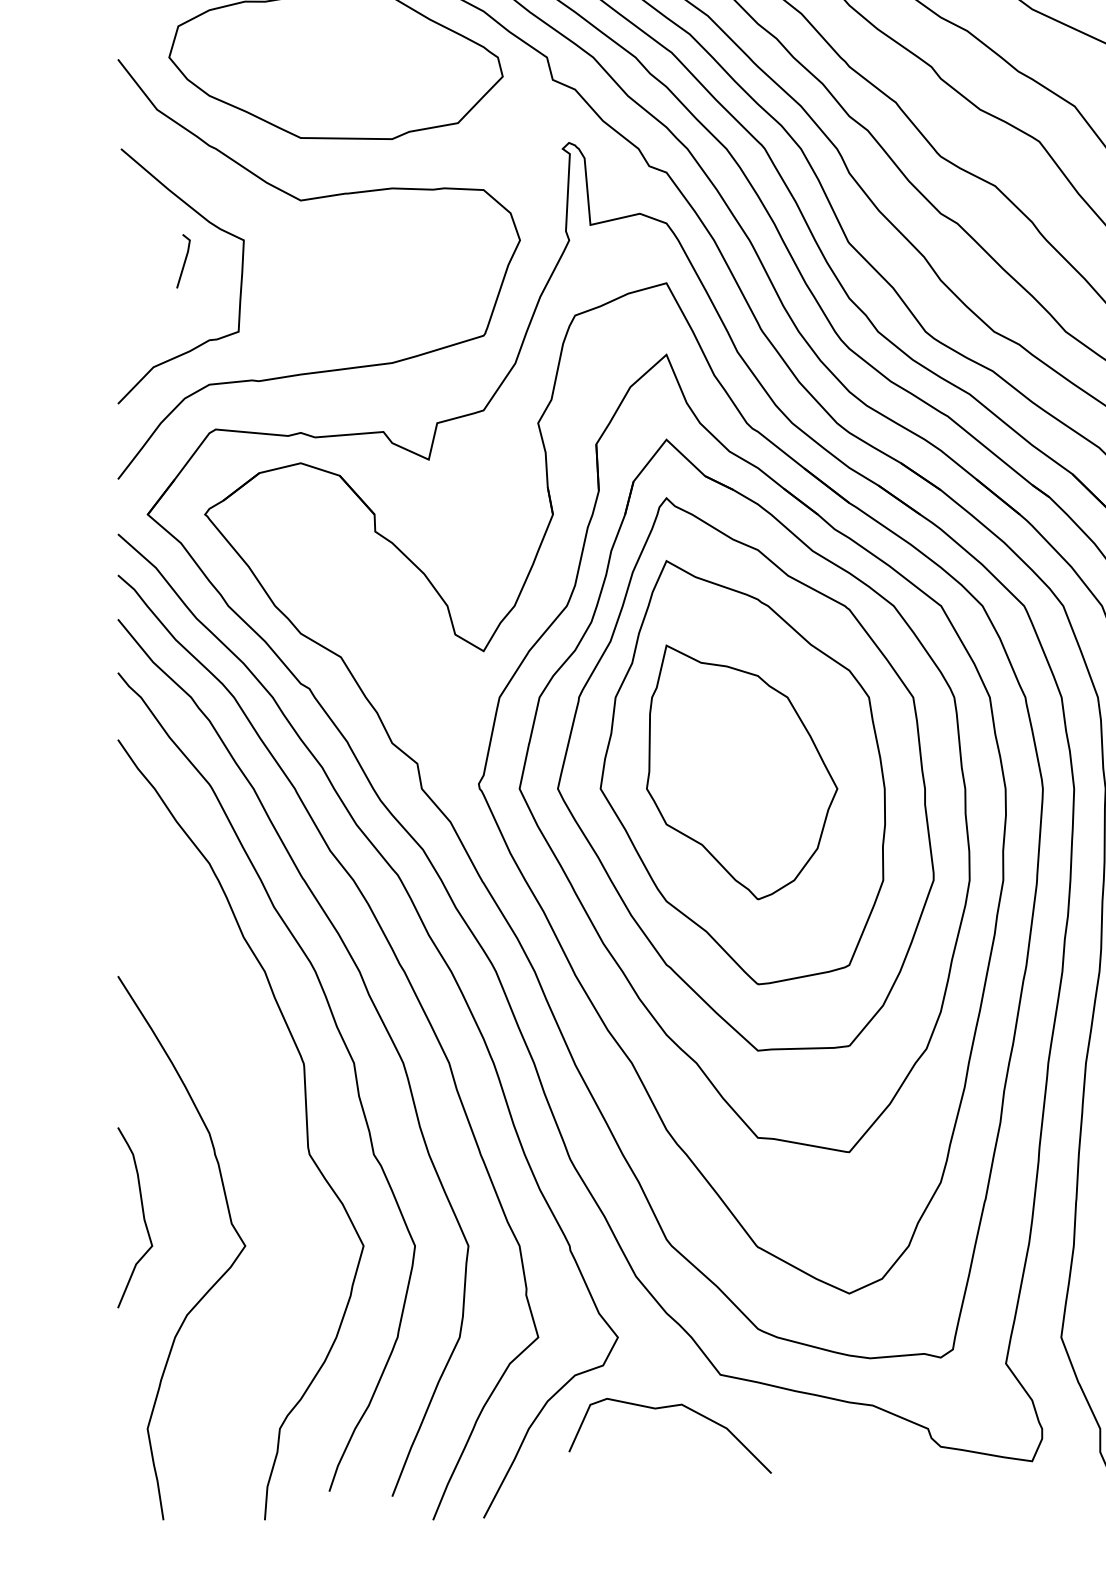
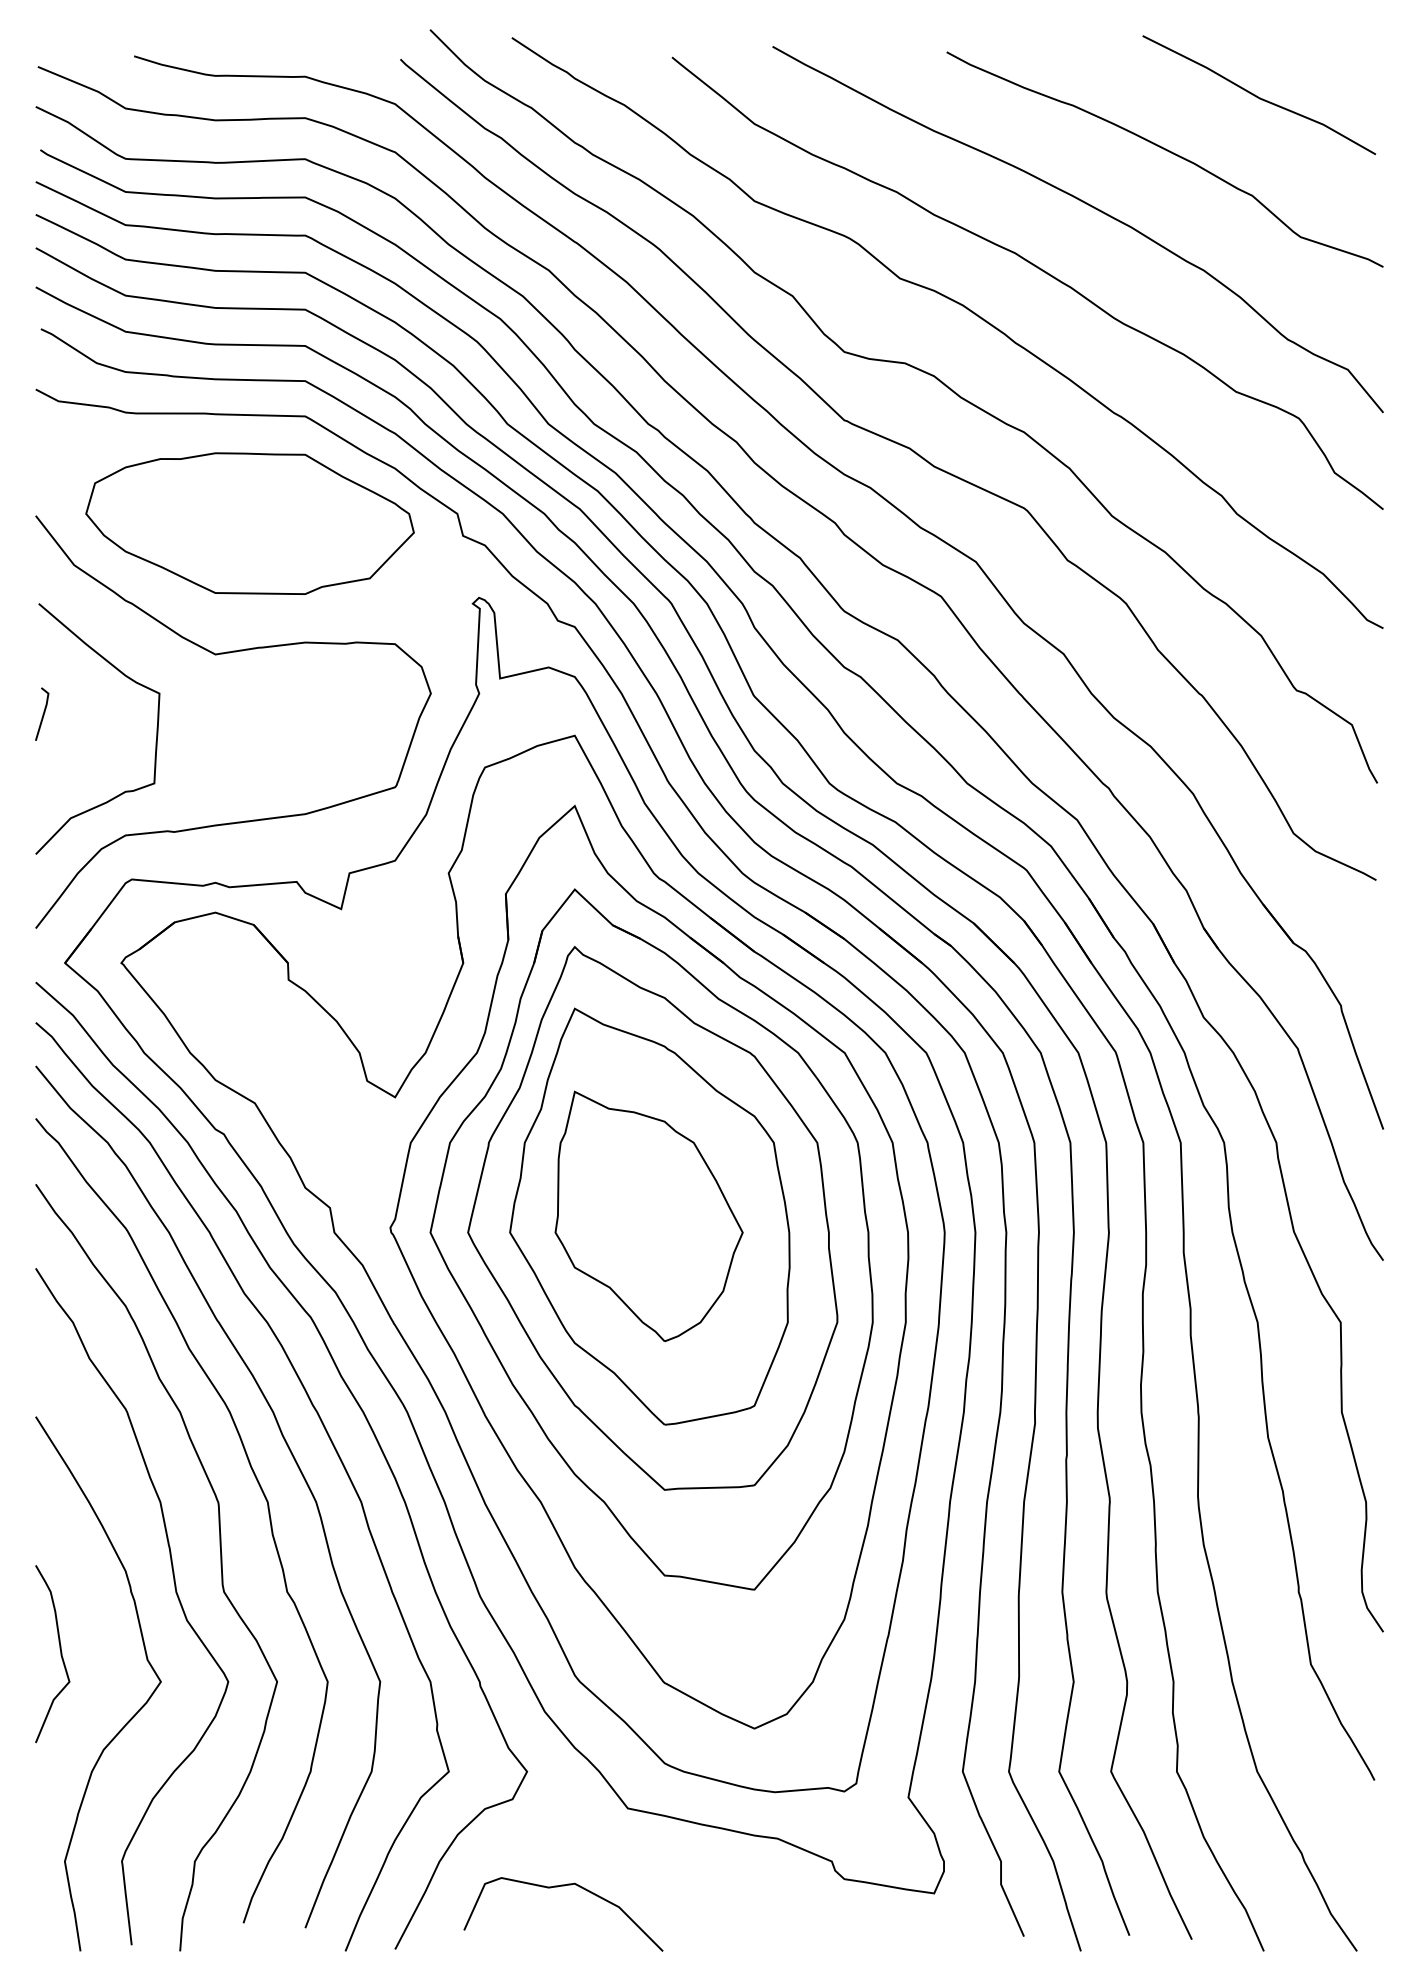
line: (184, 260) -> (43, 713), moved
curve: (260, 1156) -> (175, 1593), added
curve: (664, 1408) -> (557, 1887), moved

